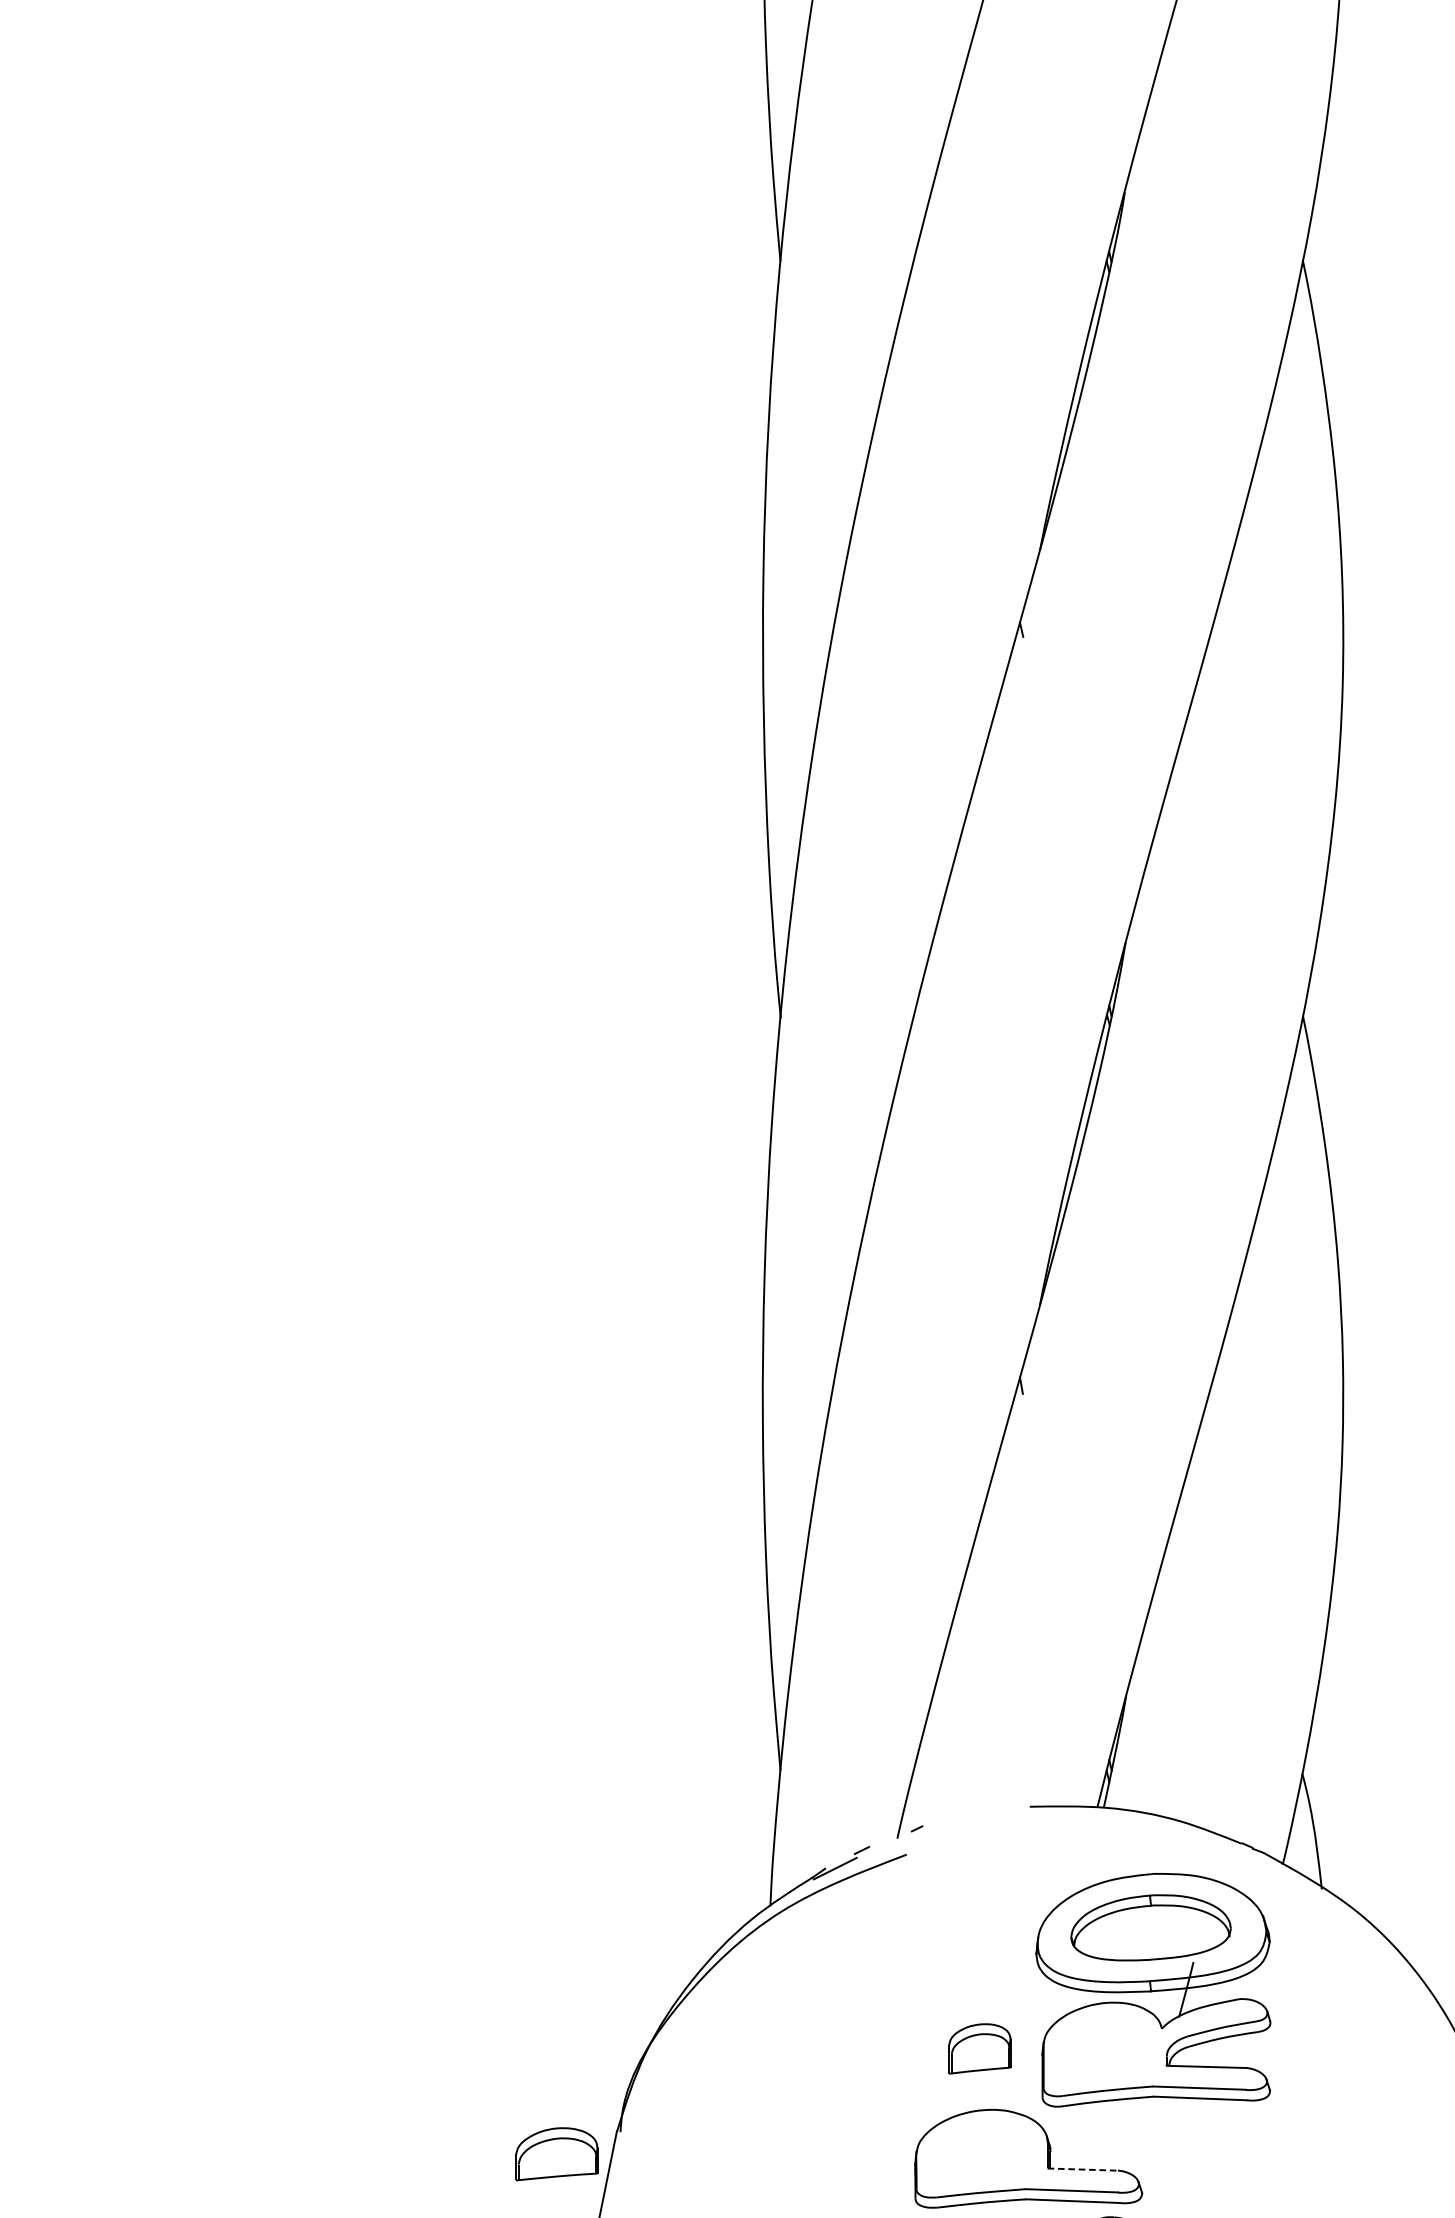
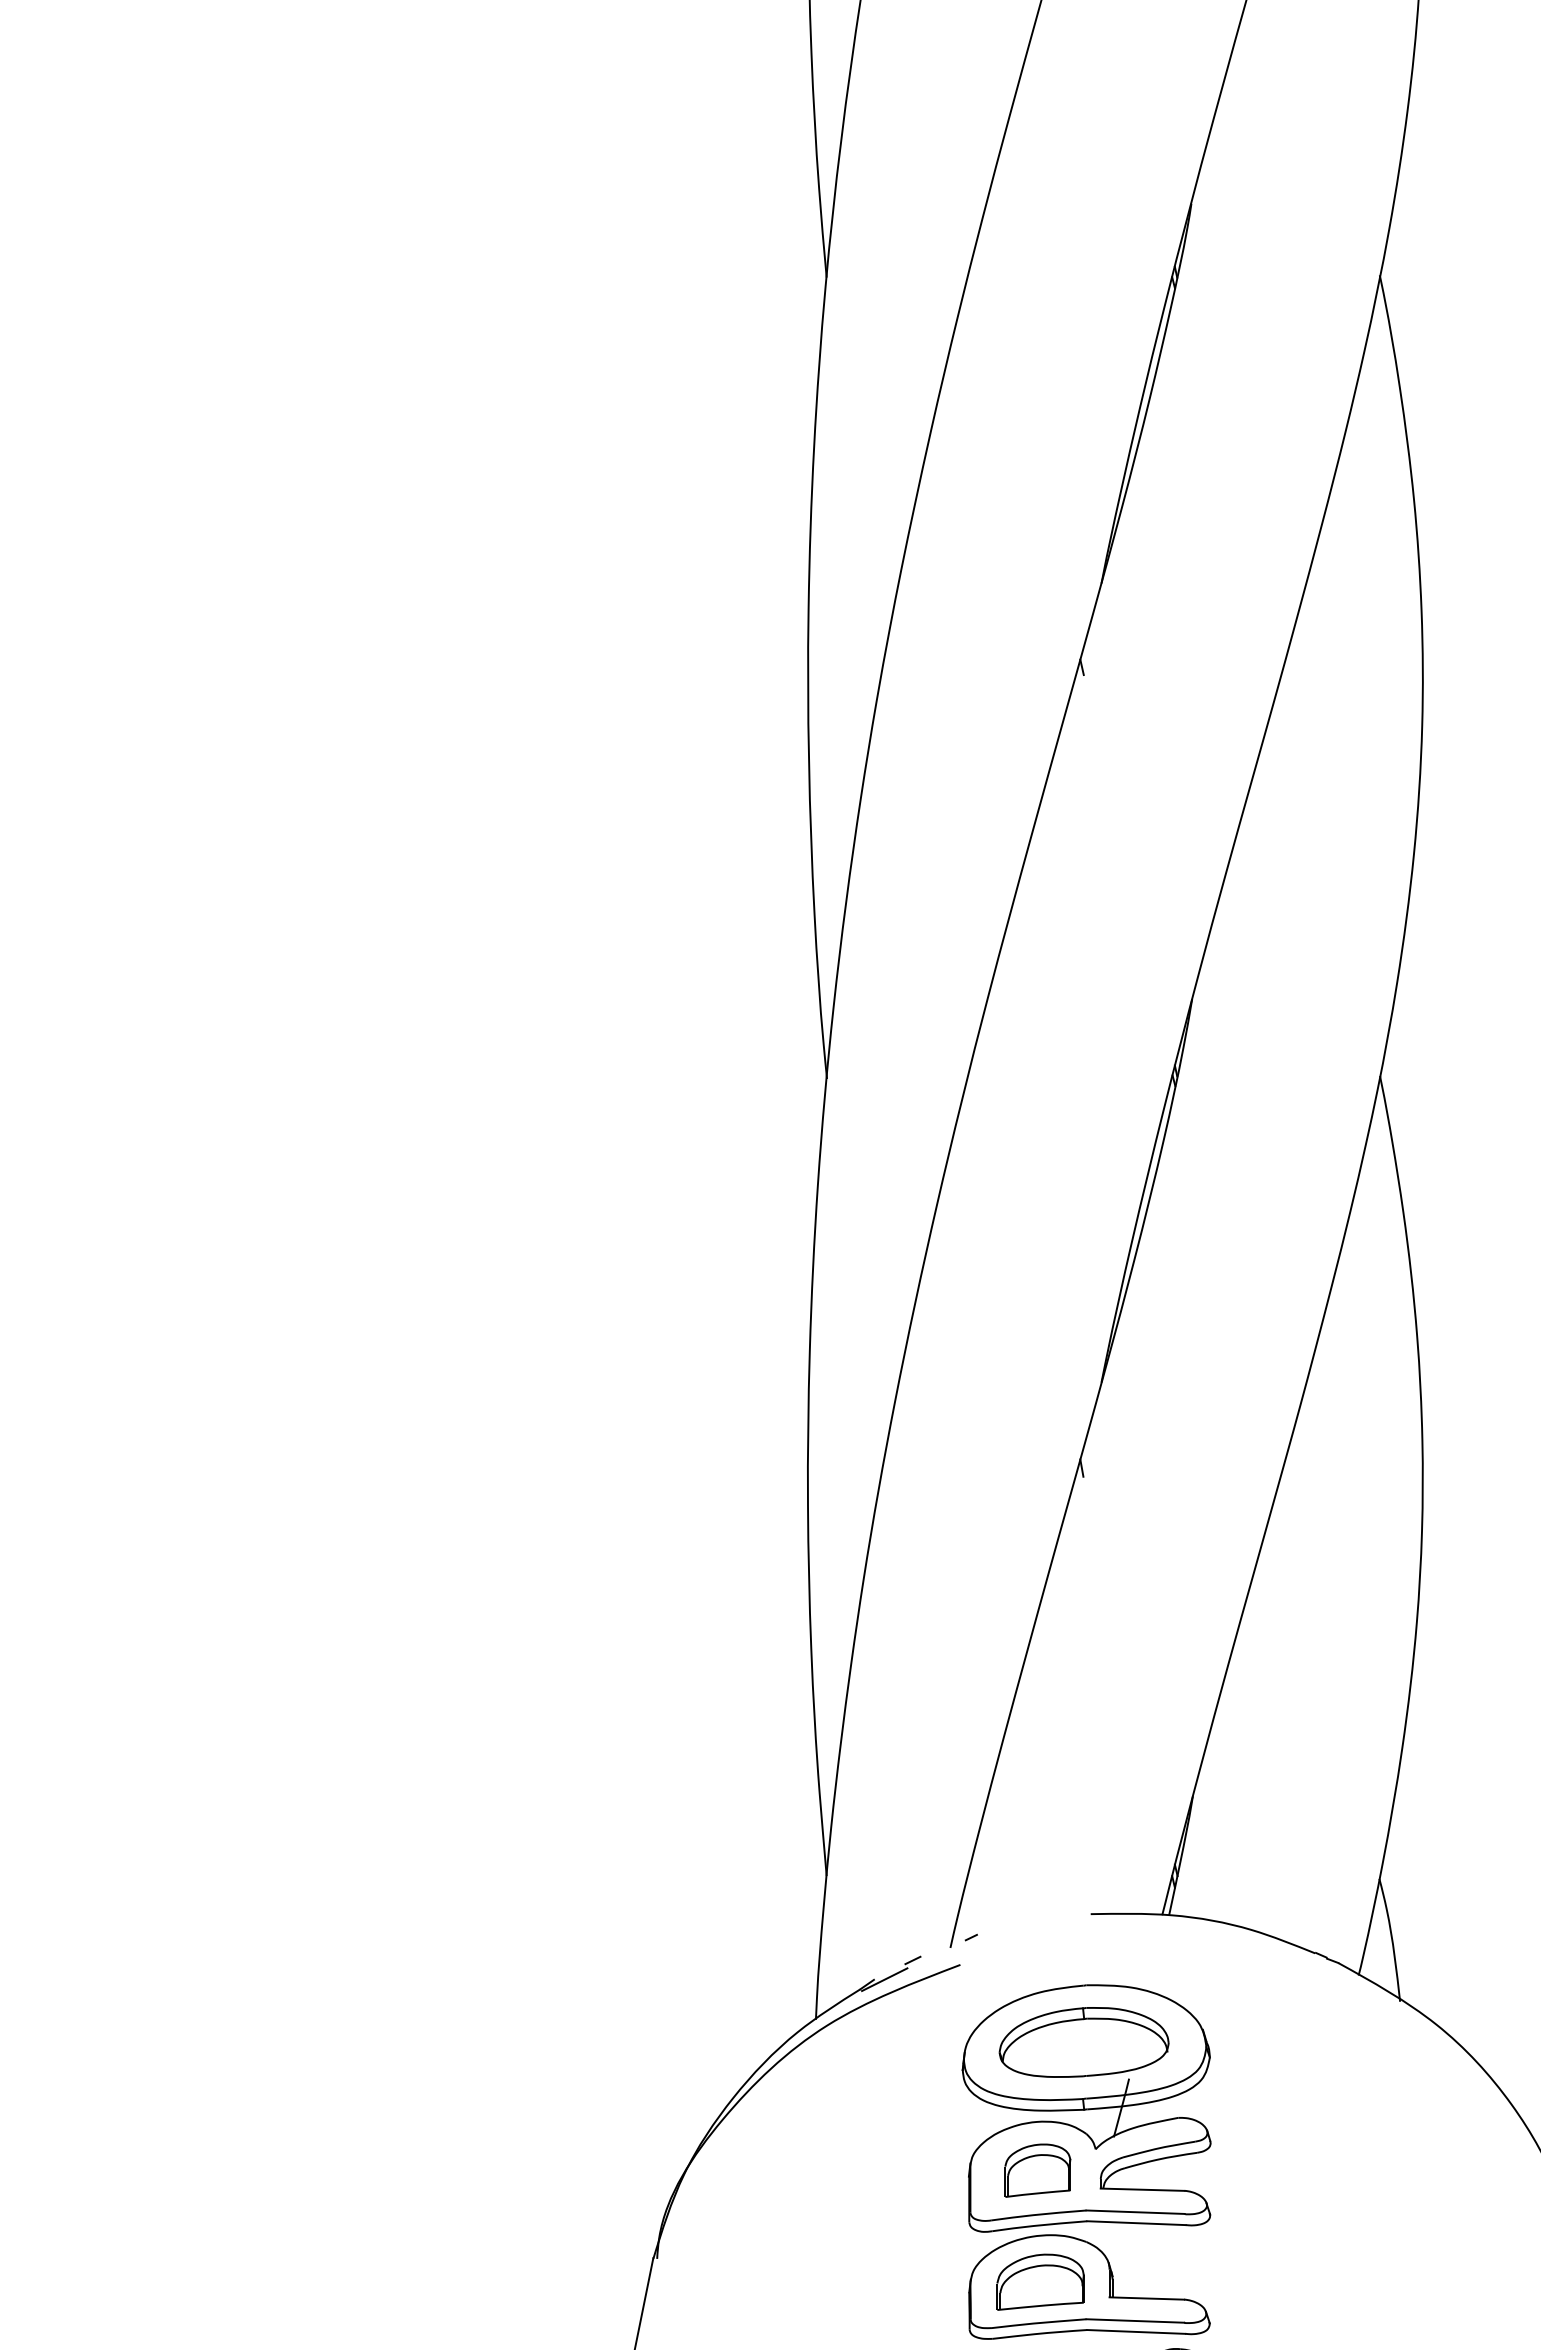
part: (1153, 1990) -> (1086, 2108), moved
part: (556, 2153) -> (1040, 2281), moved
line: (1083, 2169) -> (1147, 2298), dashed -> solid

